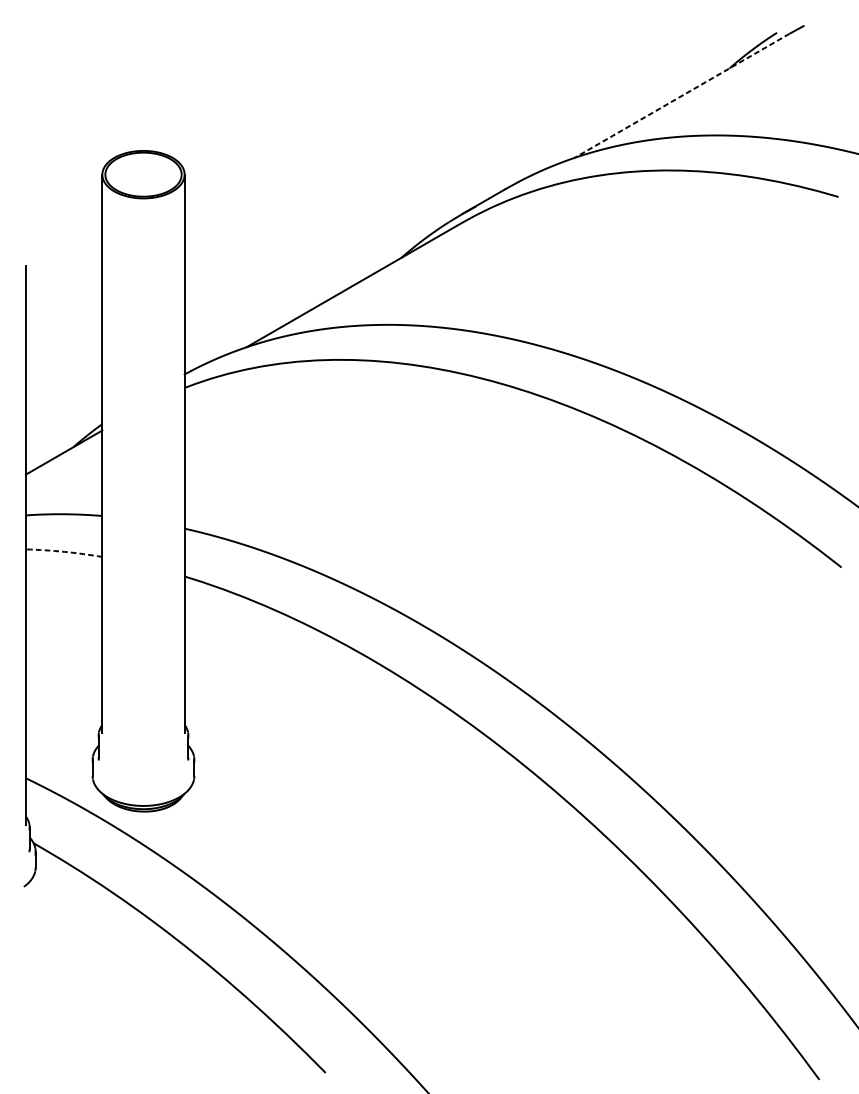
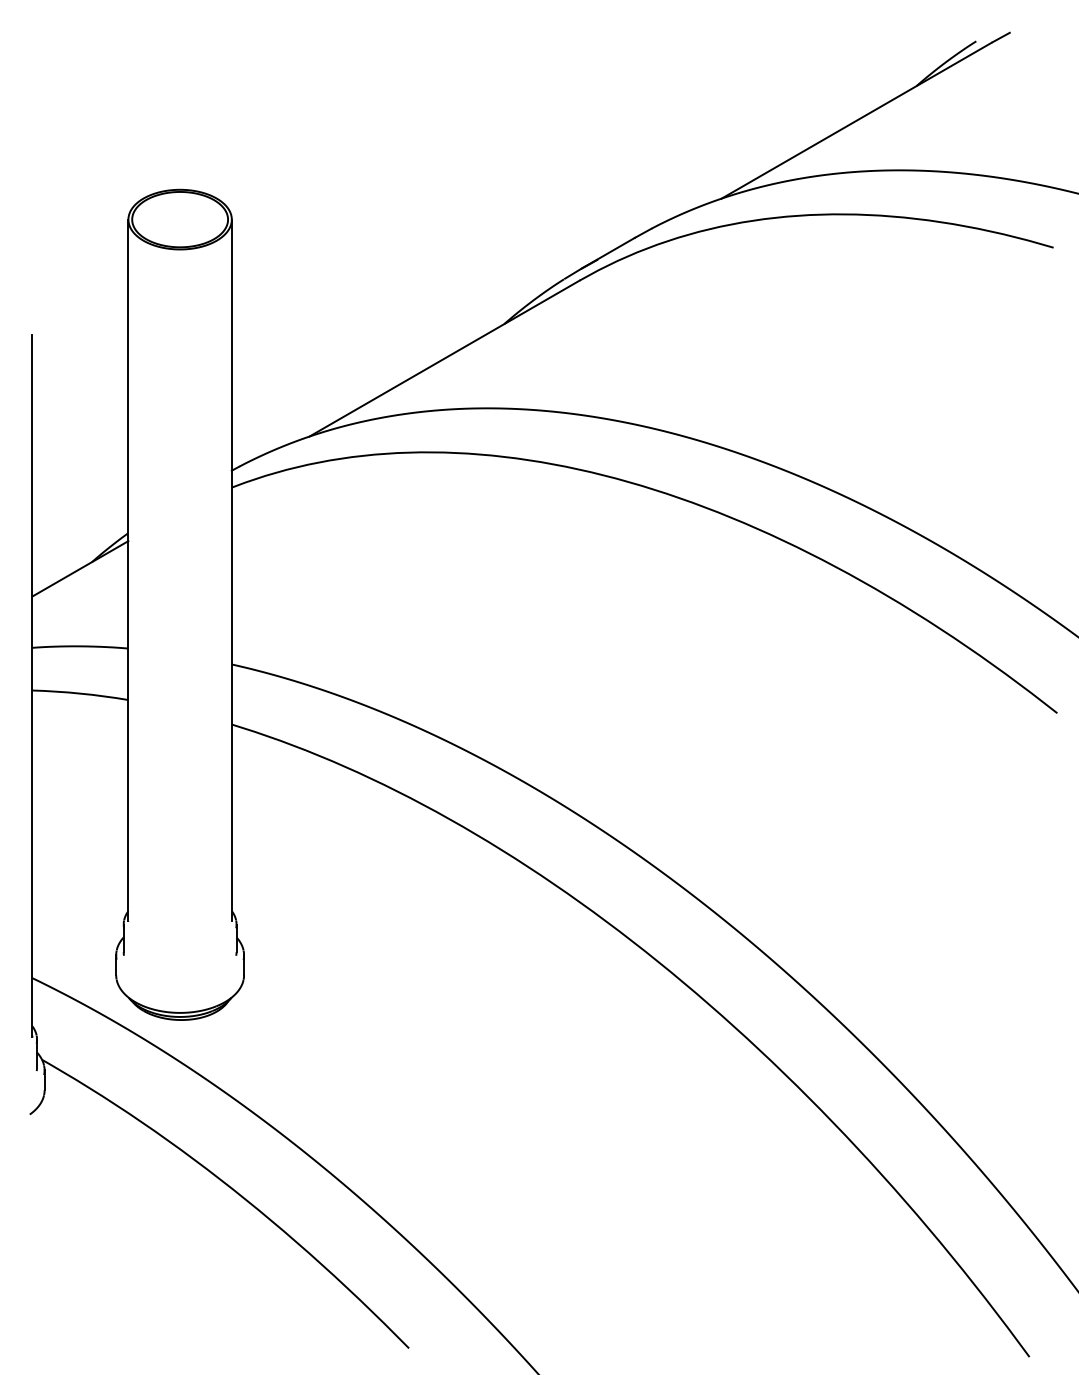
line: (681, 95) -> (856, 120), dashed -> solid
arc: (64, 551) -> (80, 693), dashed -> solid

